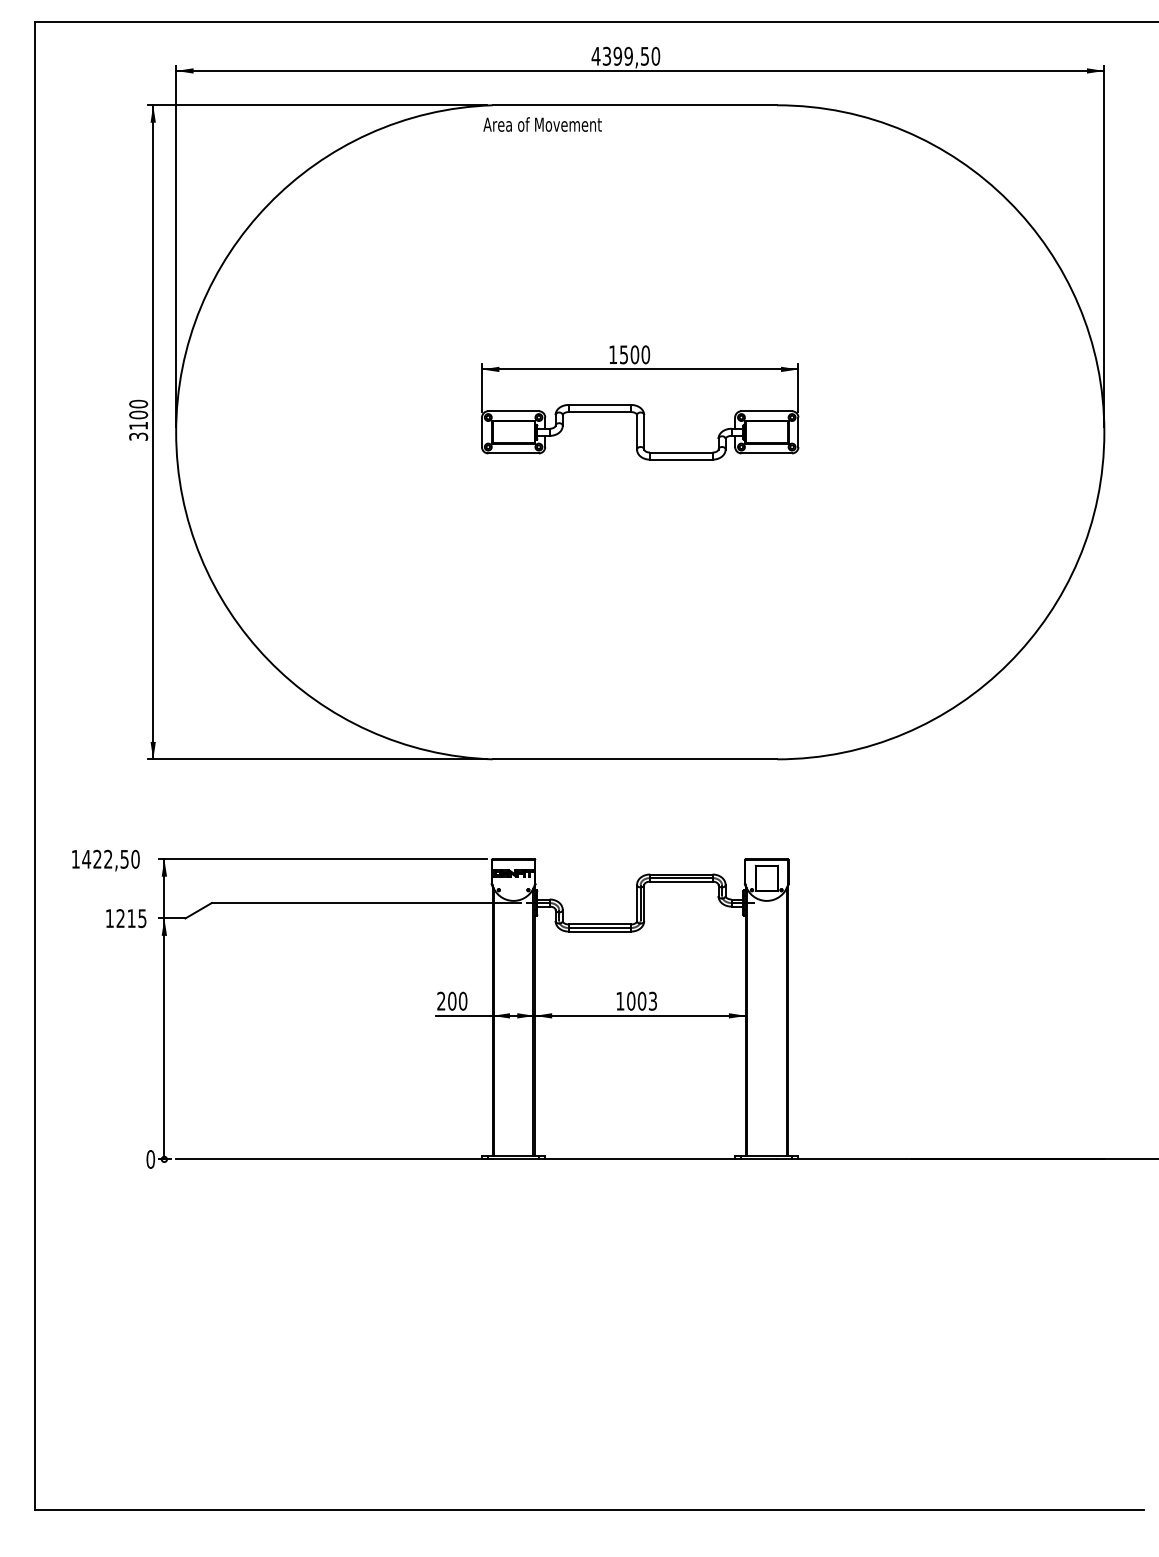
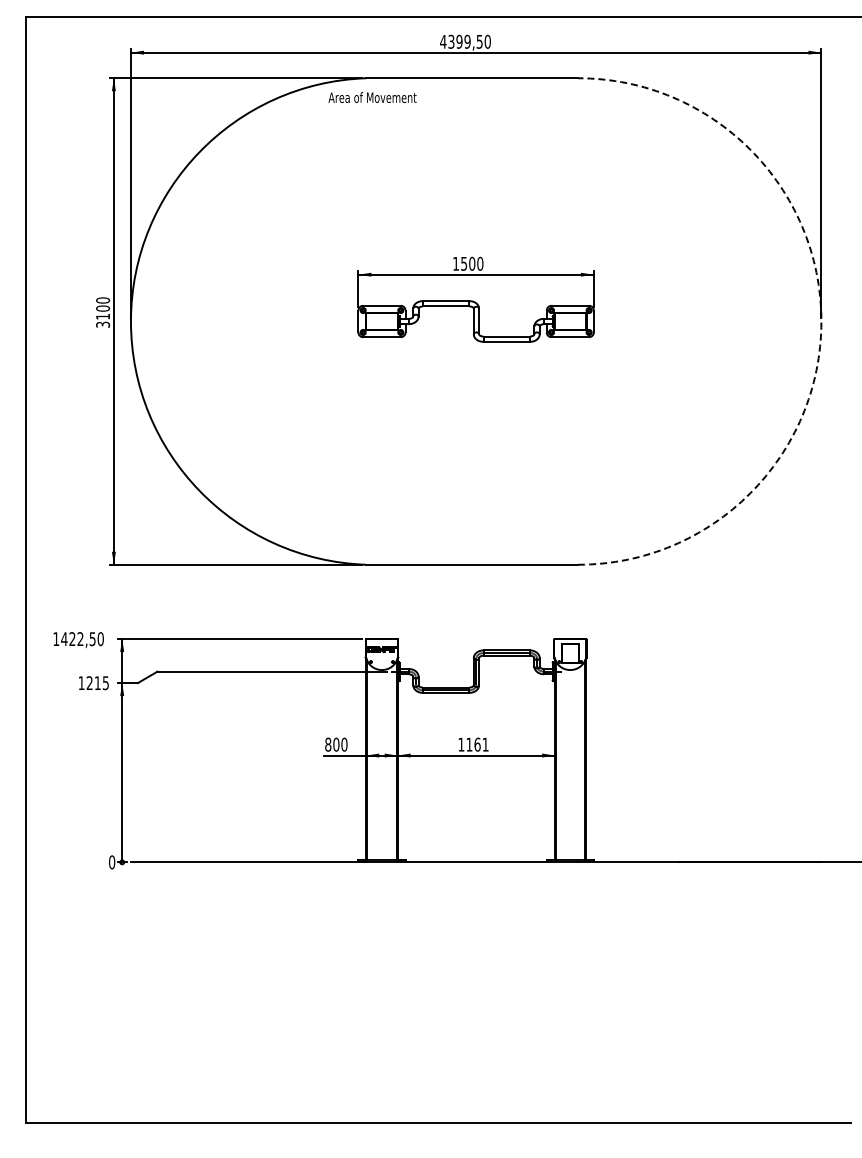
text: (542, 124) -> (372, 97), moved
arc: (1104, 432) -> (821, 321), solid -> dashed
text: (441, 1000) -> (328, 744), 200 -> 800
text: (642, 1000) -> (477, 744), 1003 -> 1161

